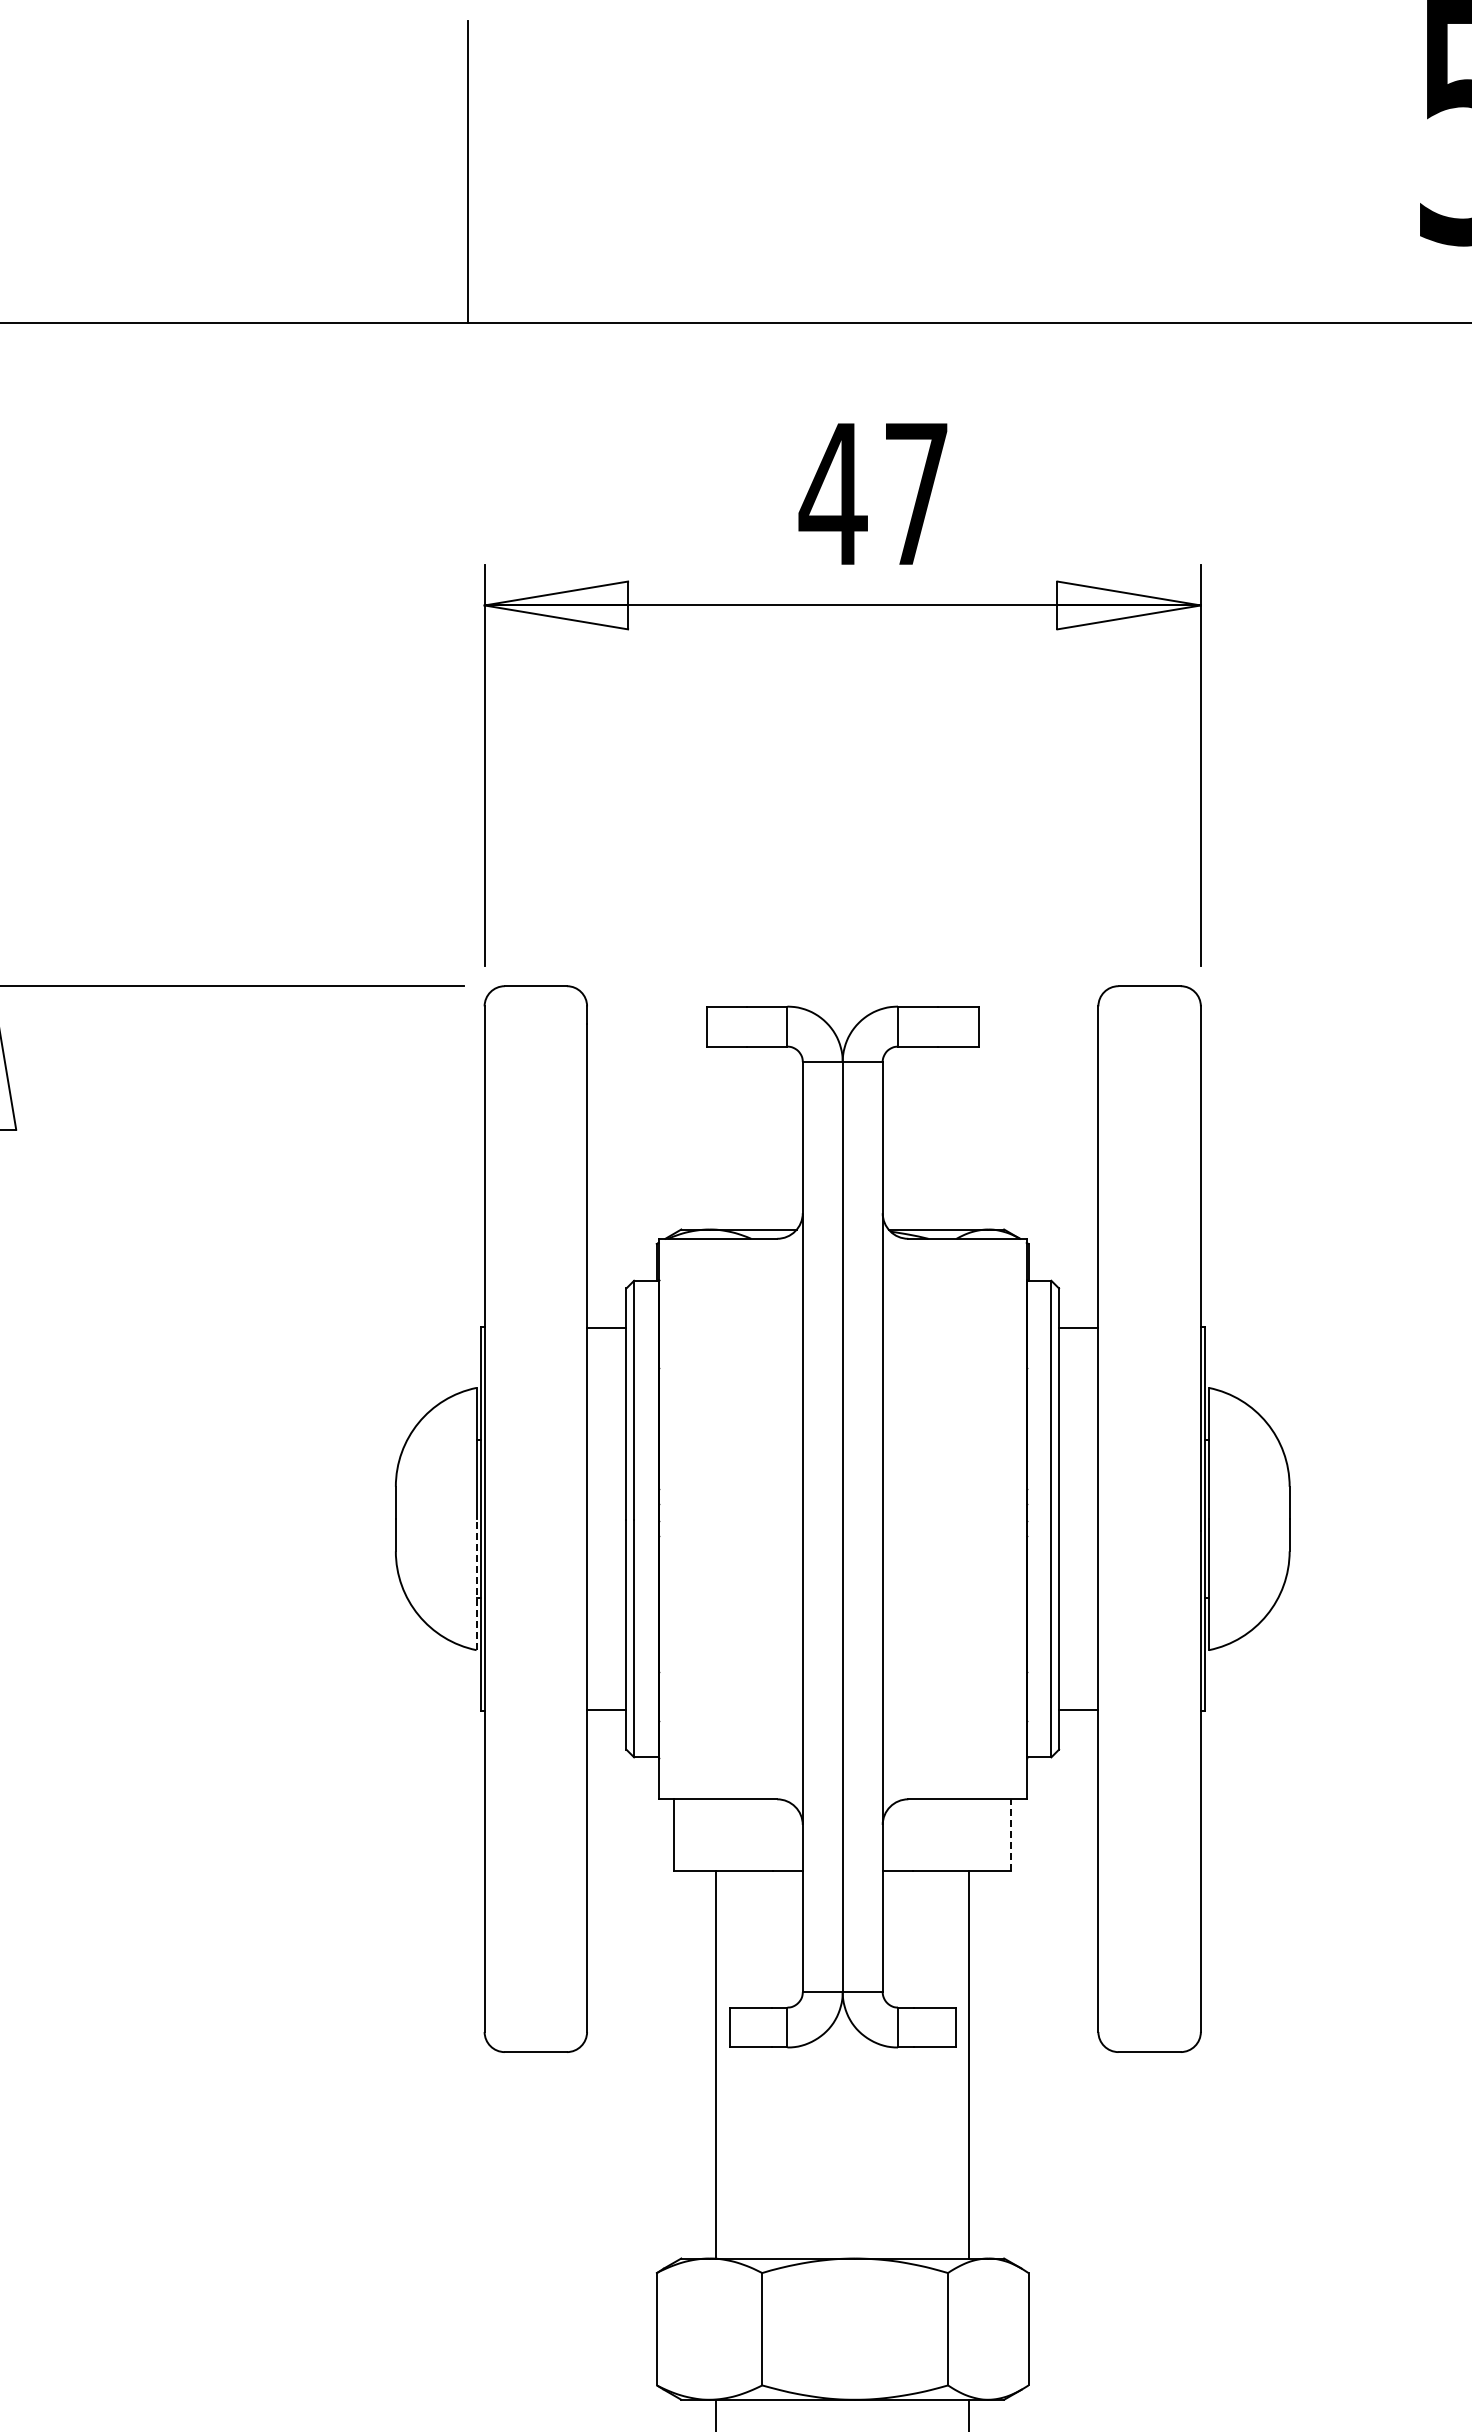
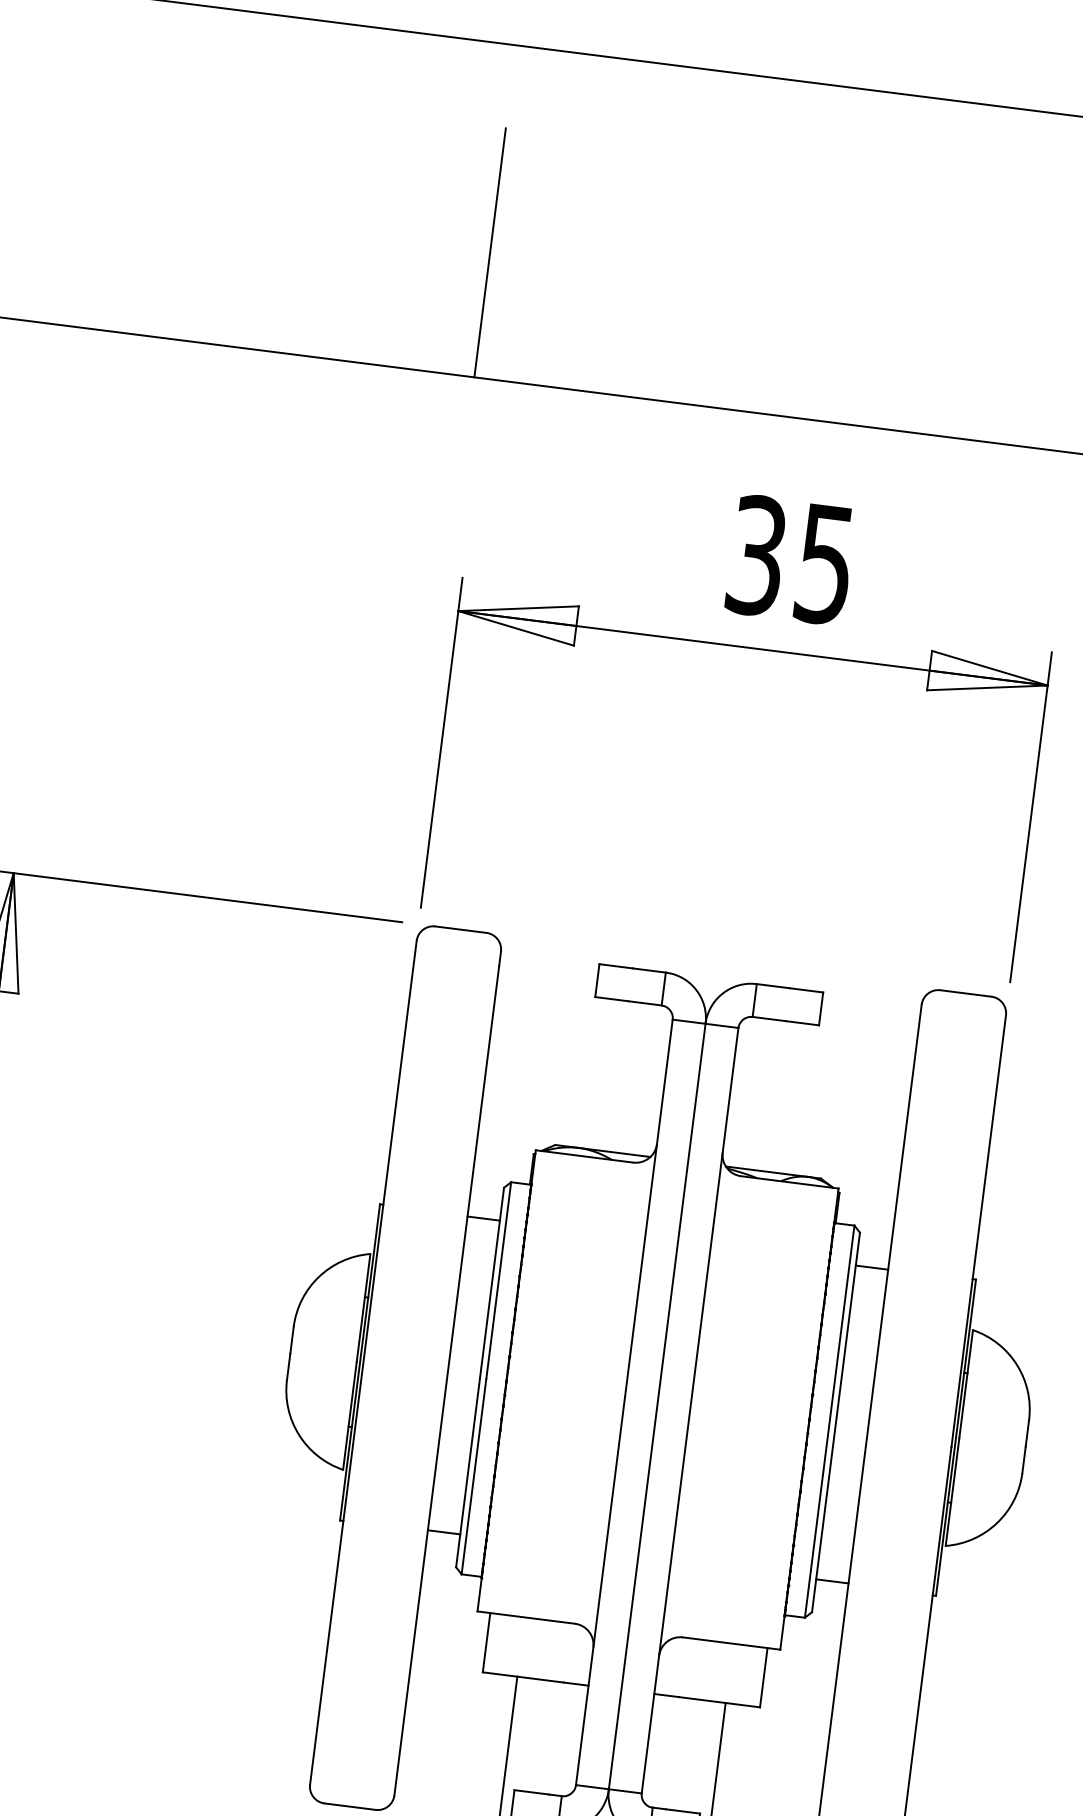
text: (872, 494) -> (789, 560), 47 -> 35
line: (476, 1584) -> (349, 1415), dashed -> solid
line: (1011, 1834) -> (764, 1677), dashed -> solid

